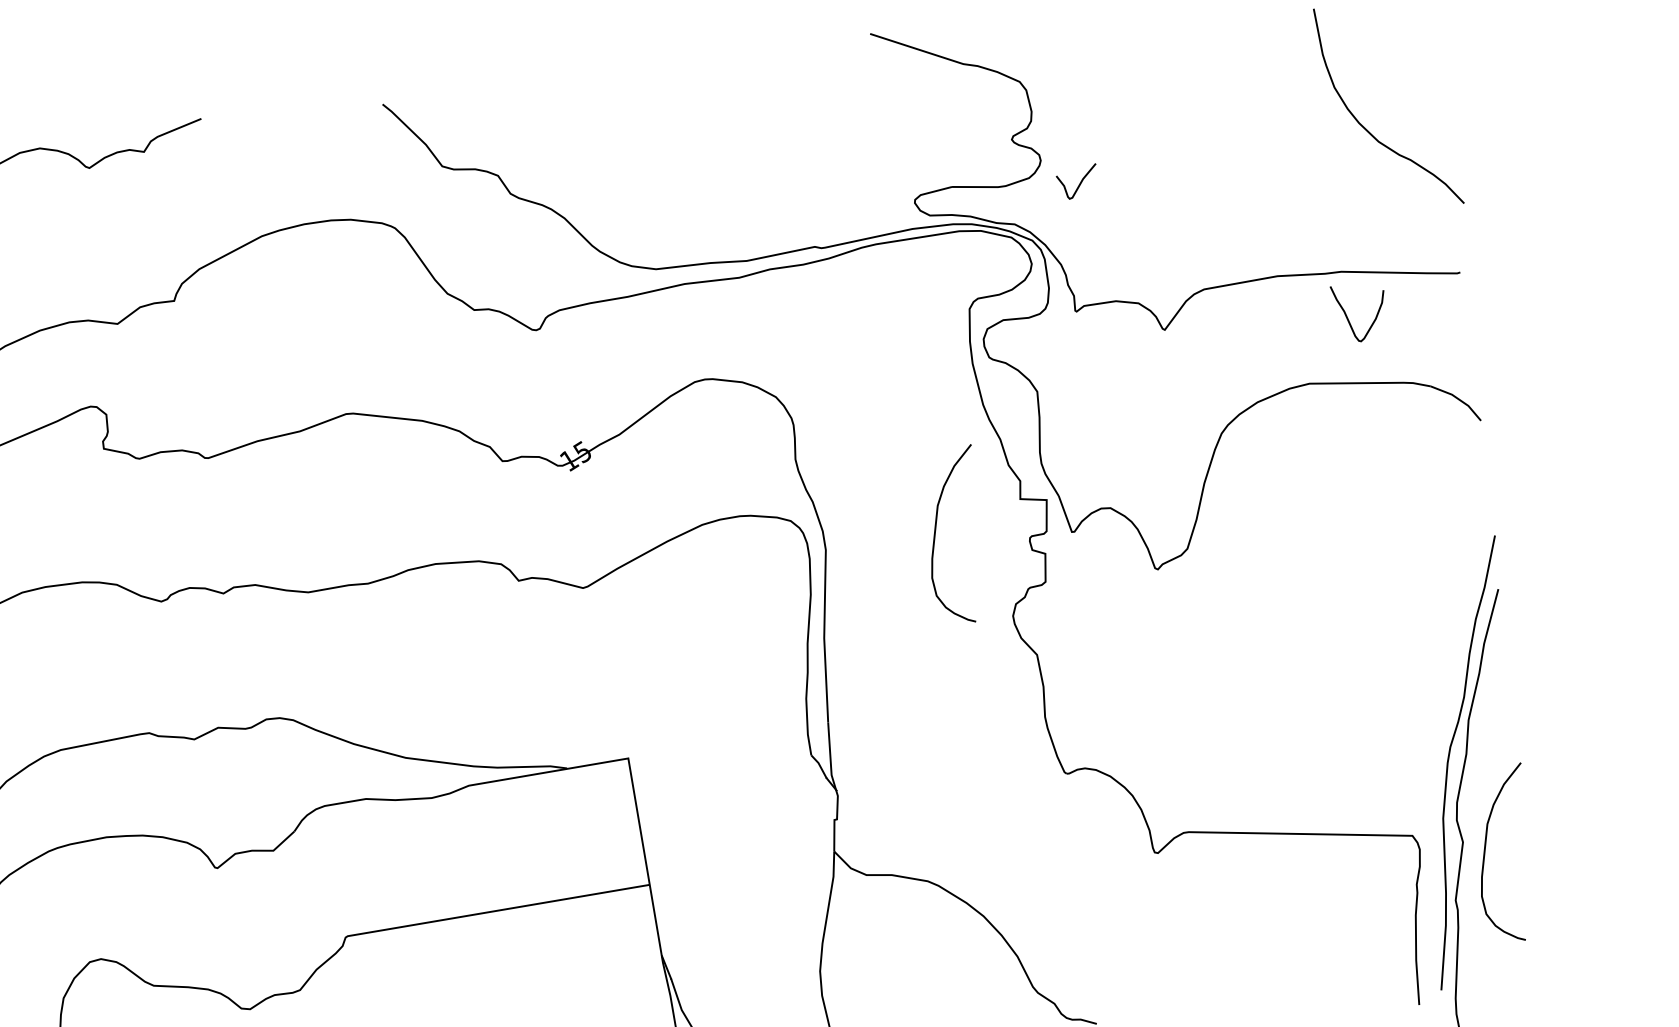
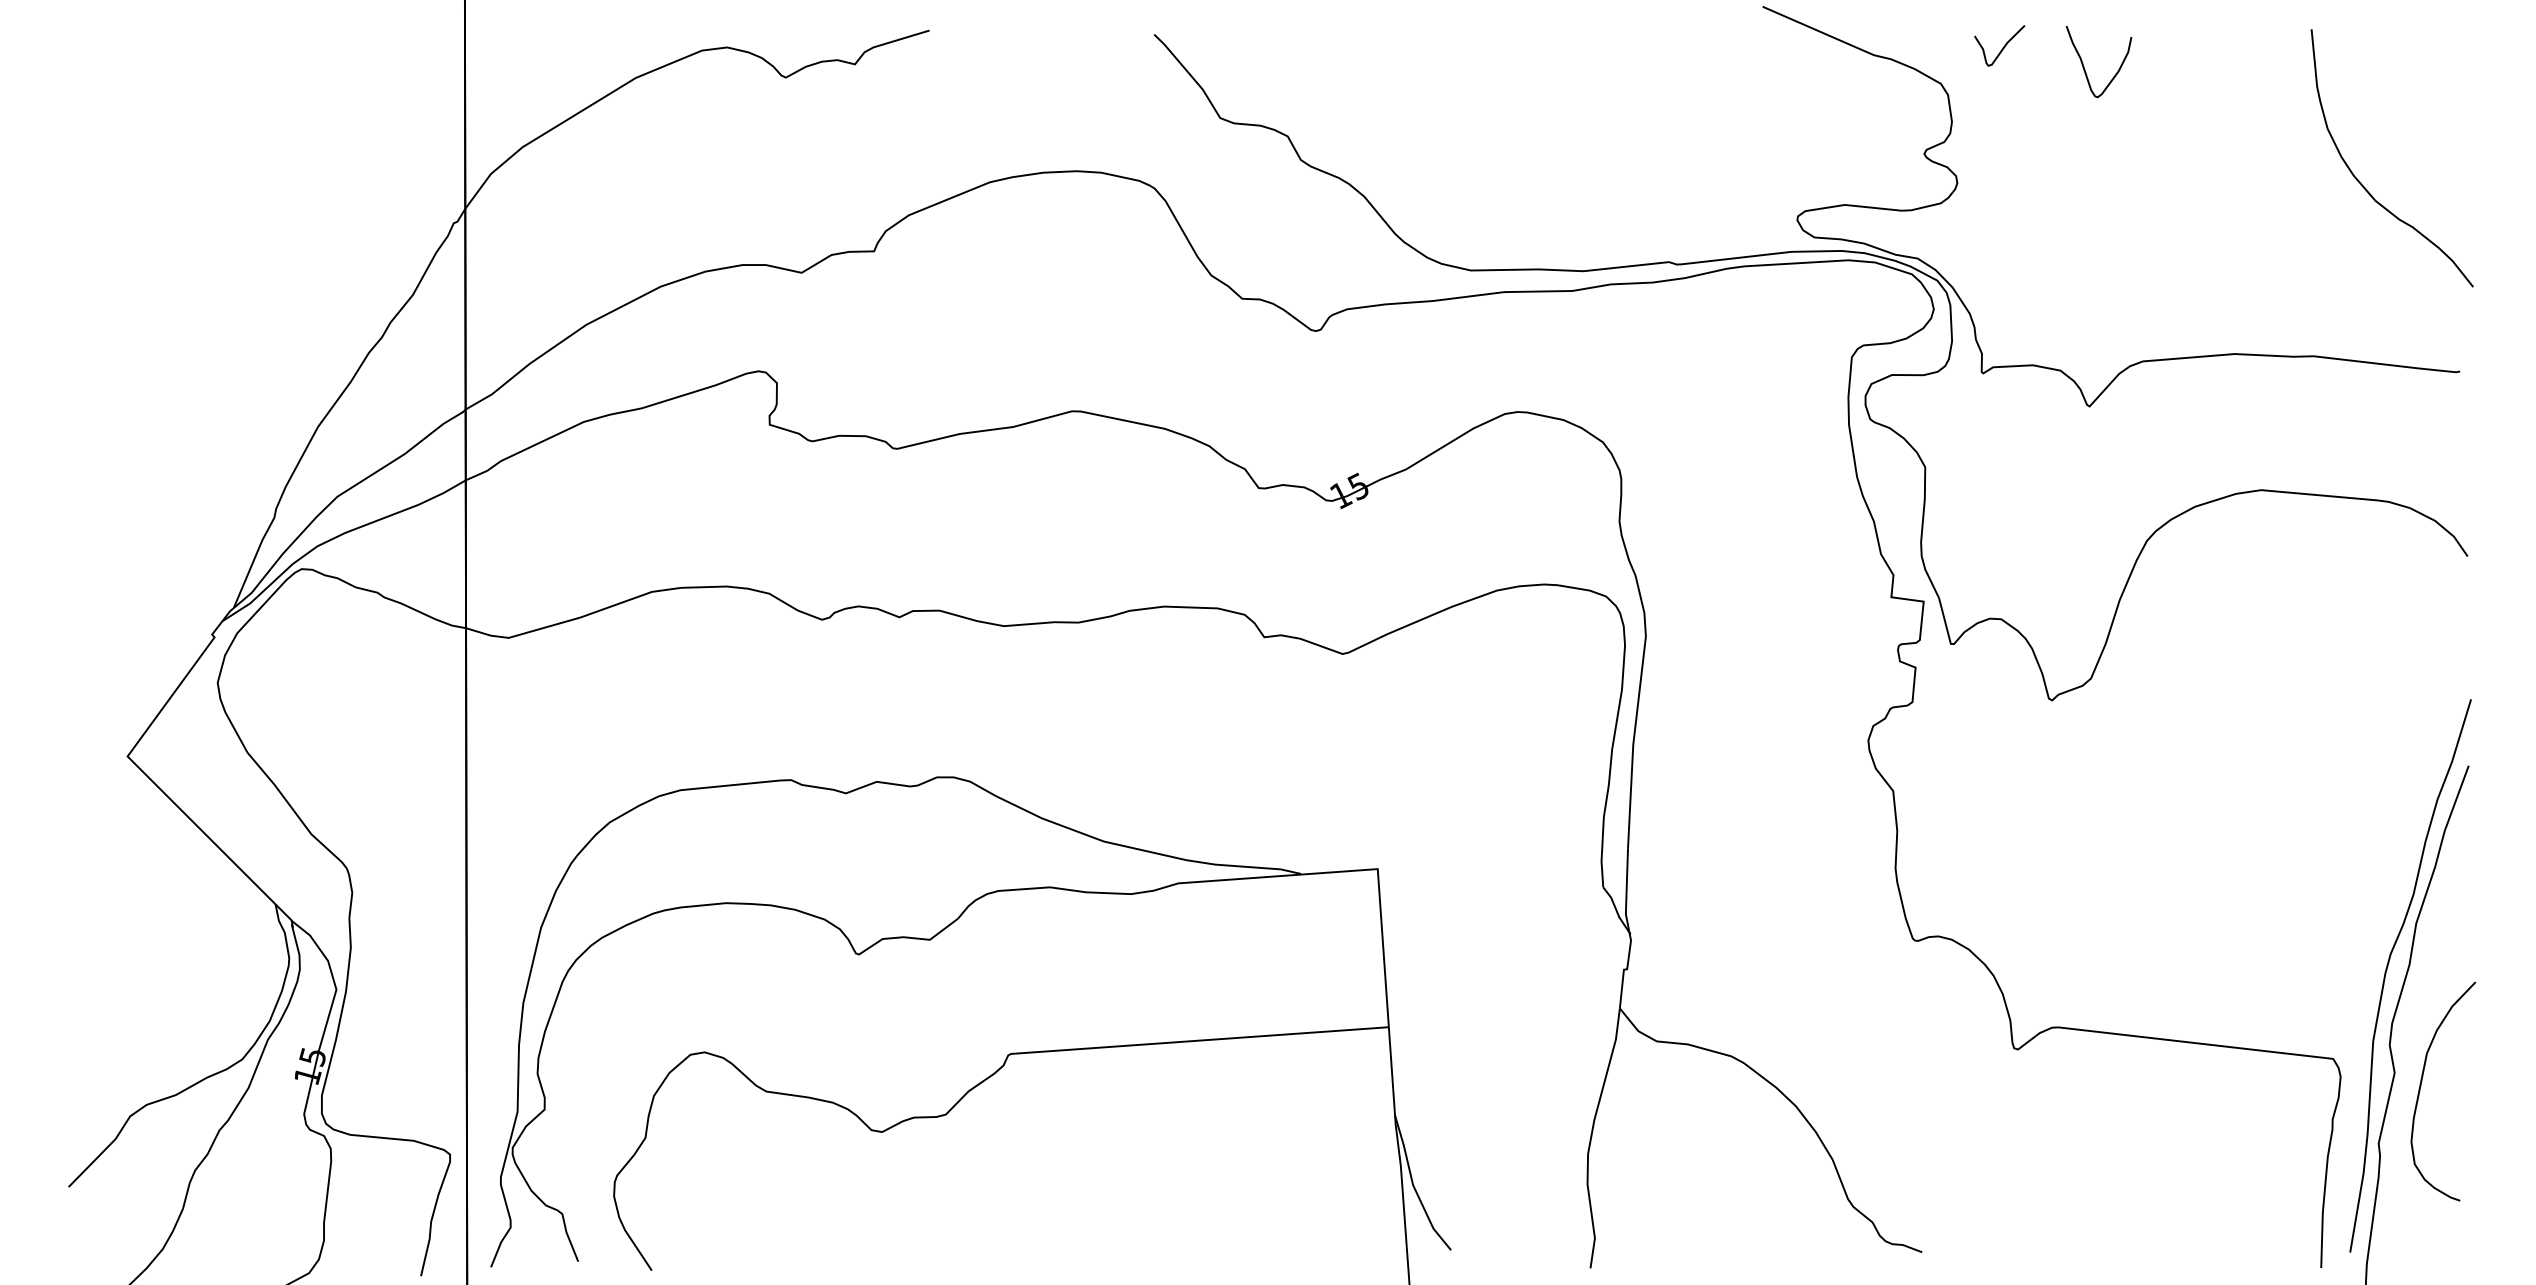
curve: (1079, 183) -> (2002, 47), moved
curve: (1348, 317) -> (2084, 66), moved
curve: (935, 532) -> (1783, 628), removed

